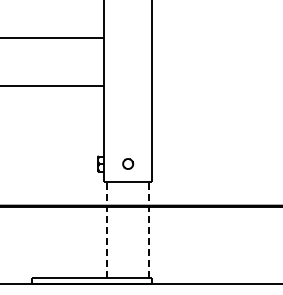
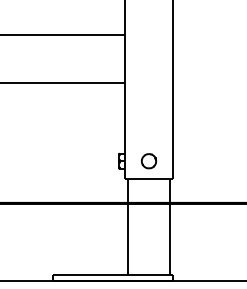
part: (128, 163) -> (149, 160), size x1.43
line: (107, 229) -> (128, 226), dashed -> solid
line: (148, 229) -> (169, 226), dashed -> solid

